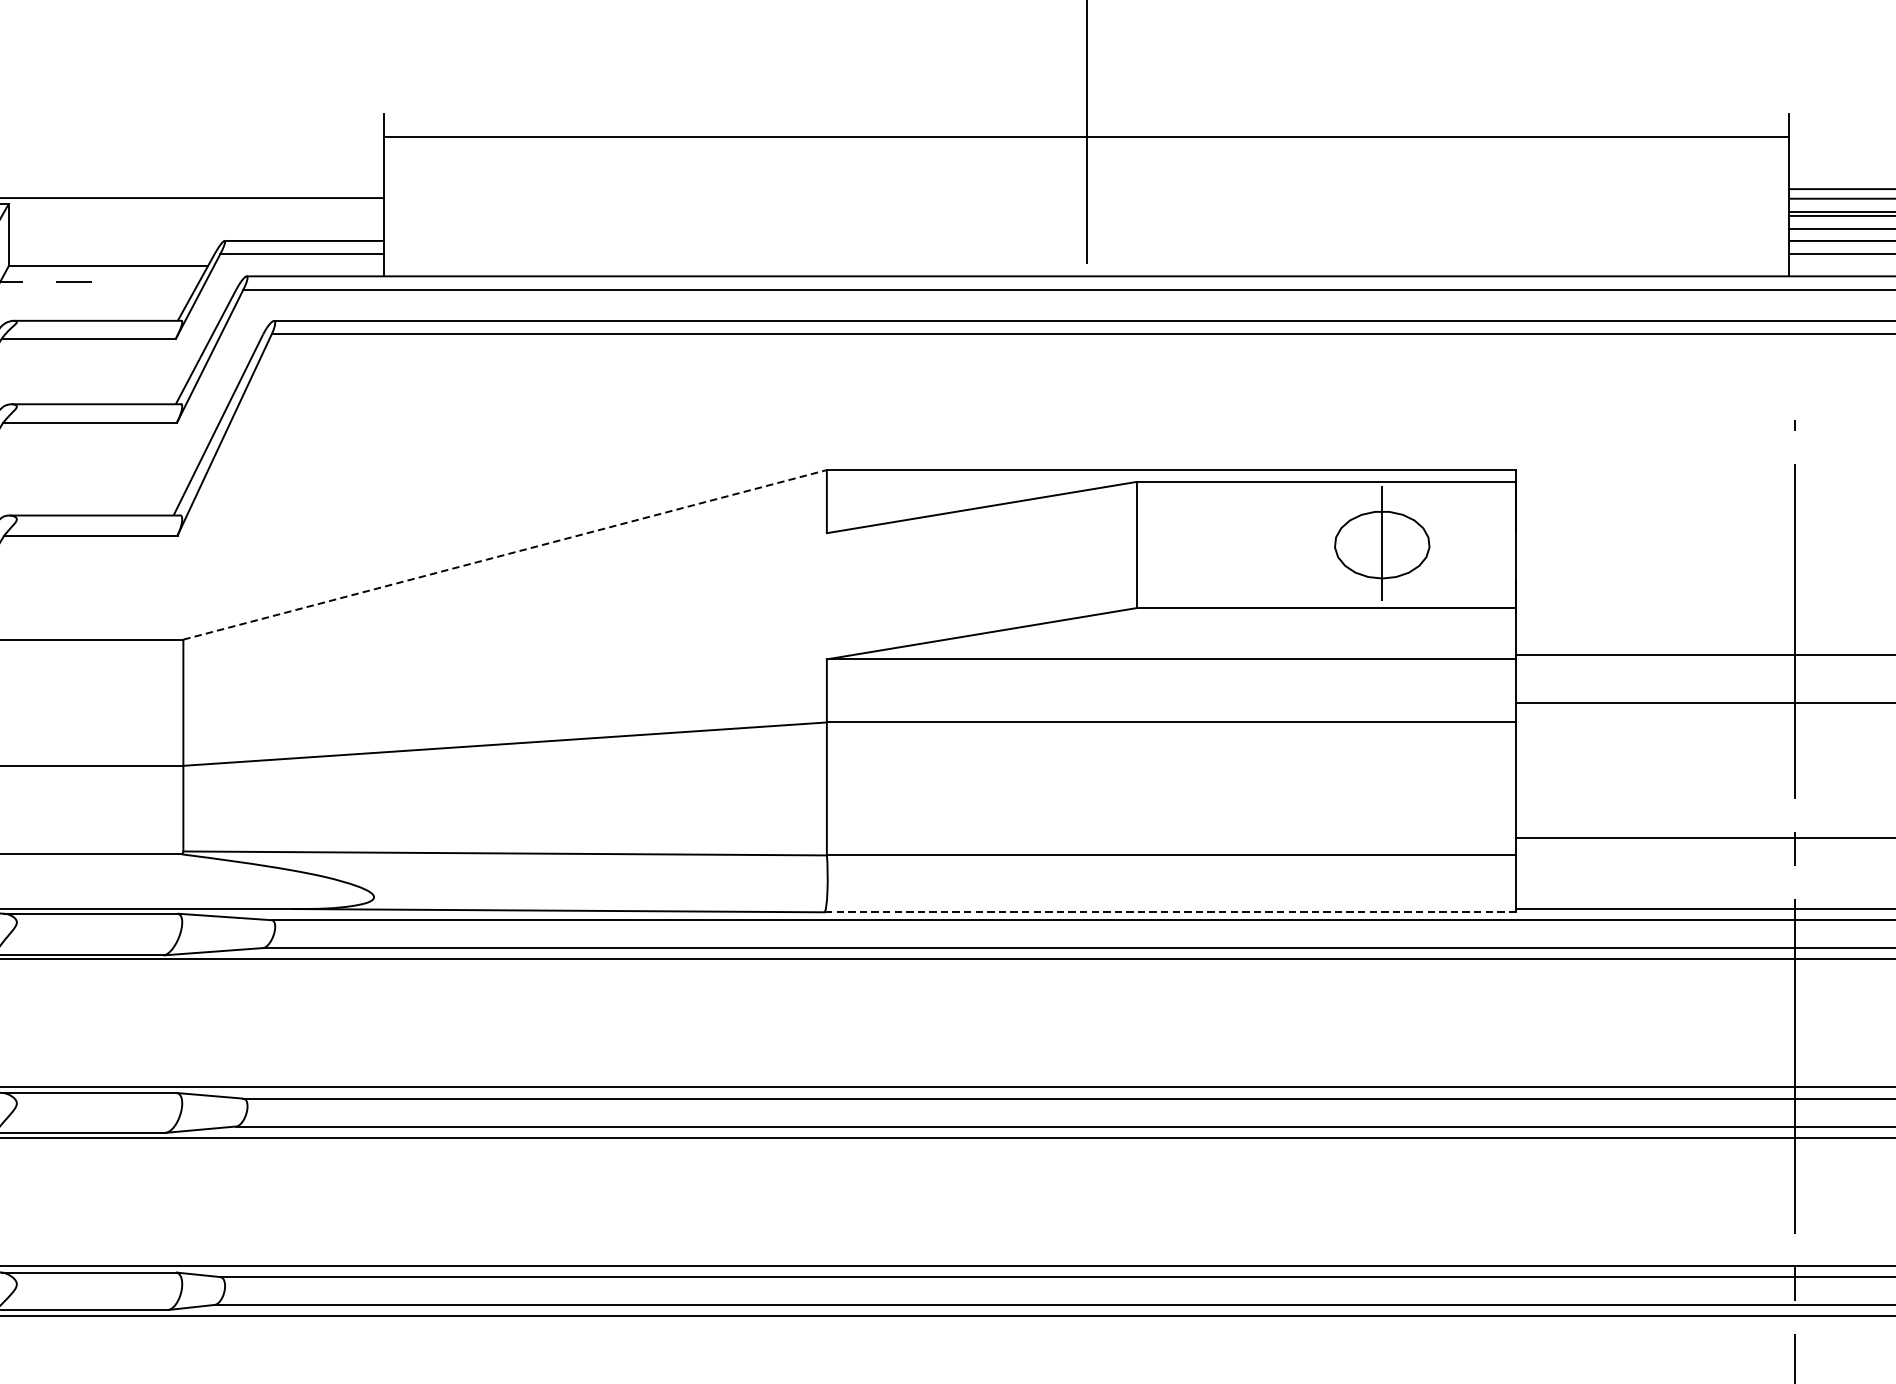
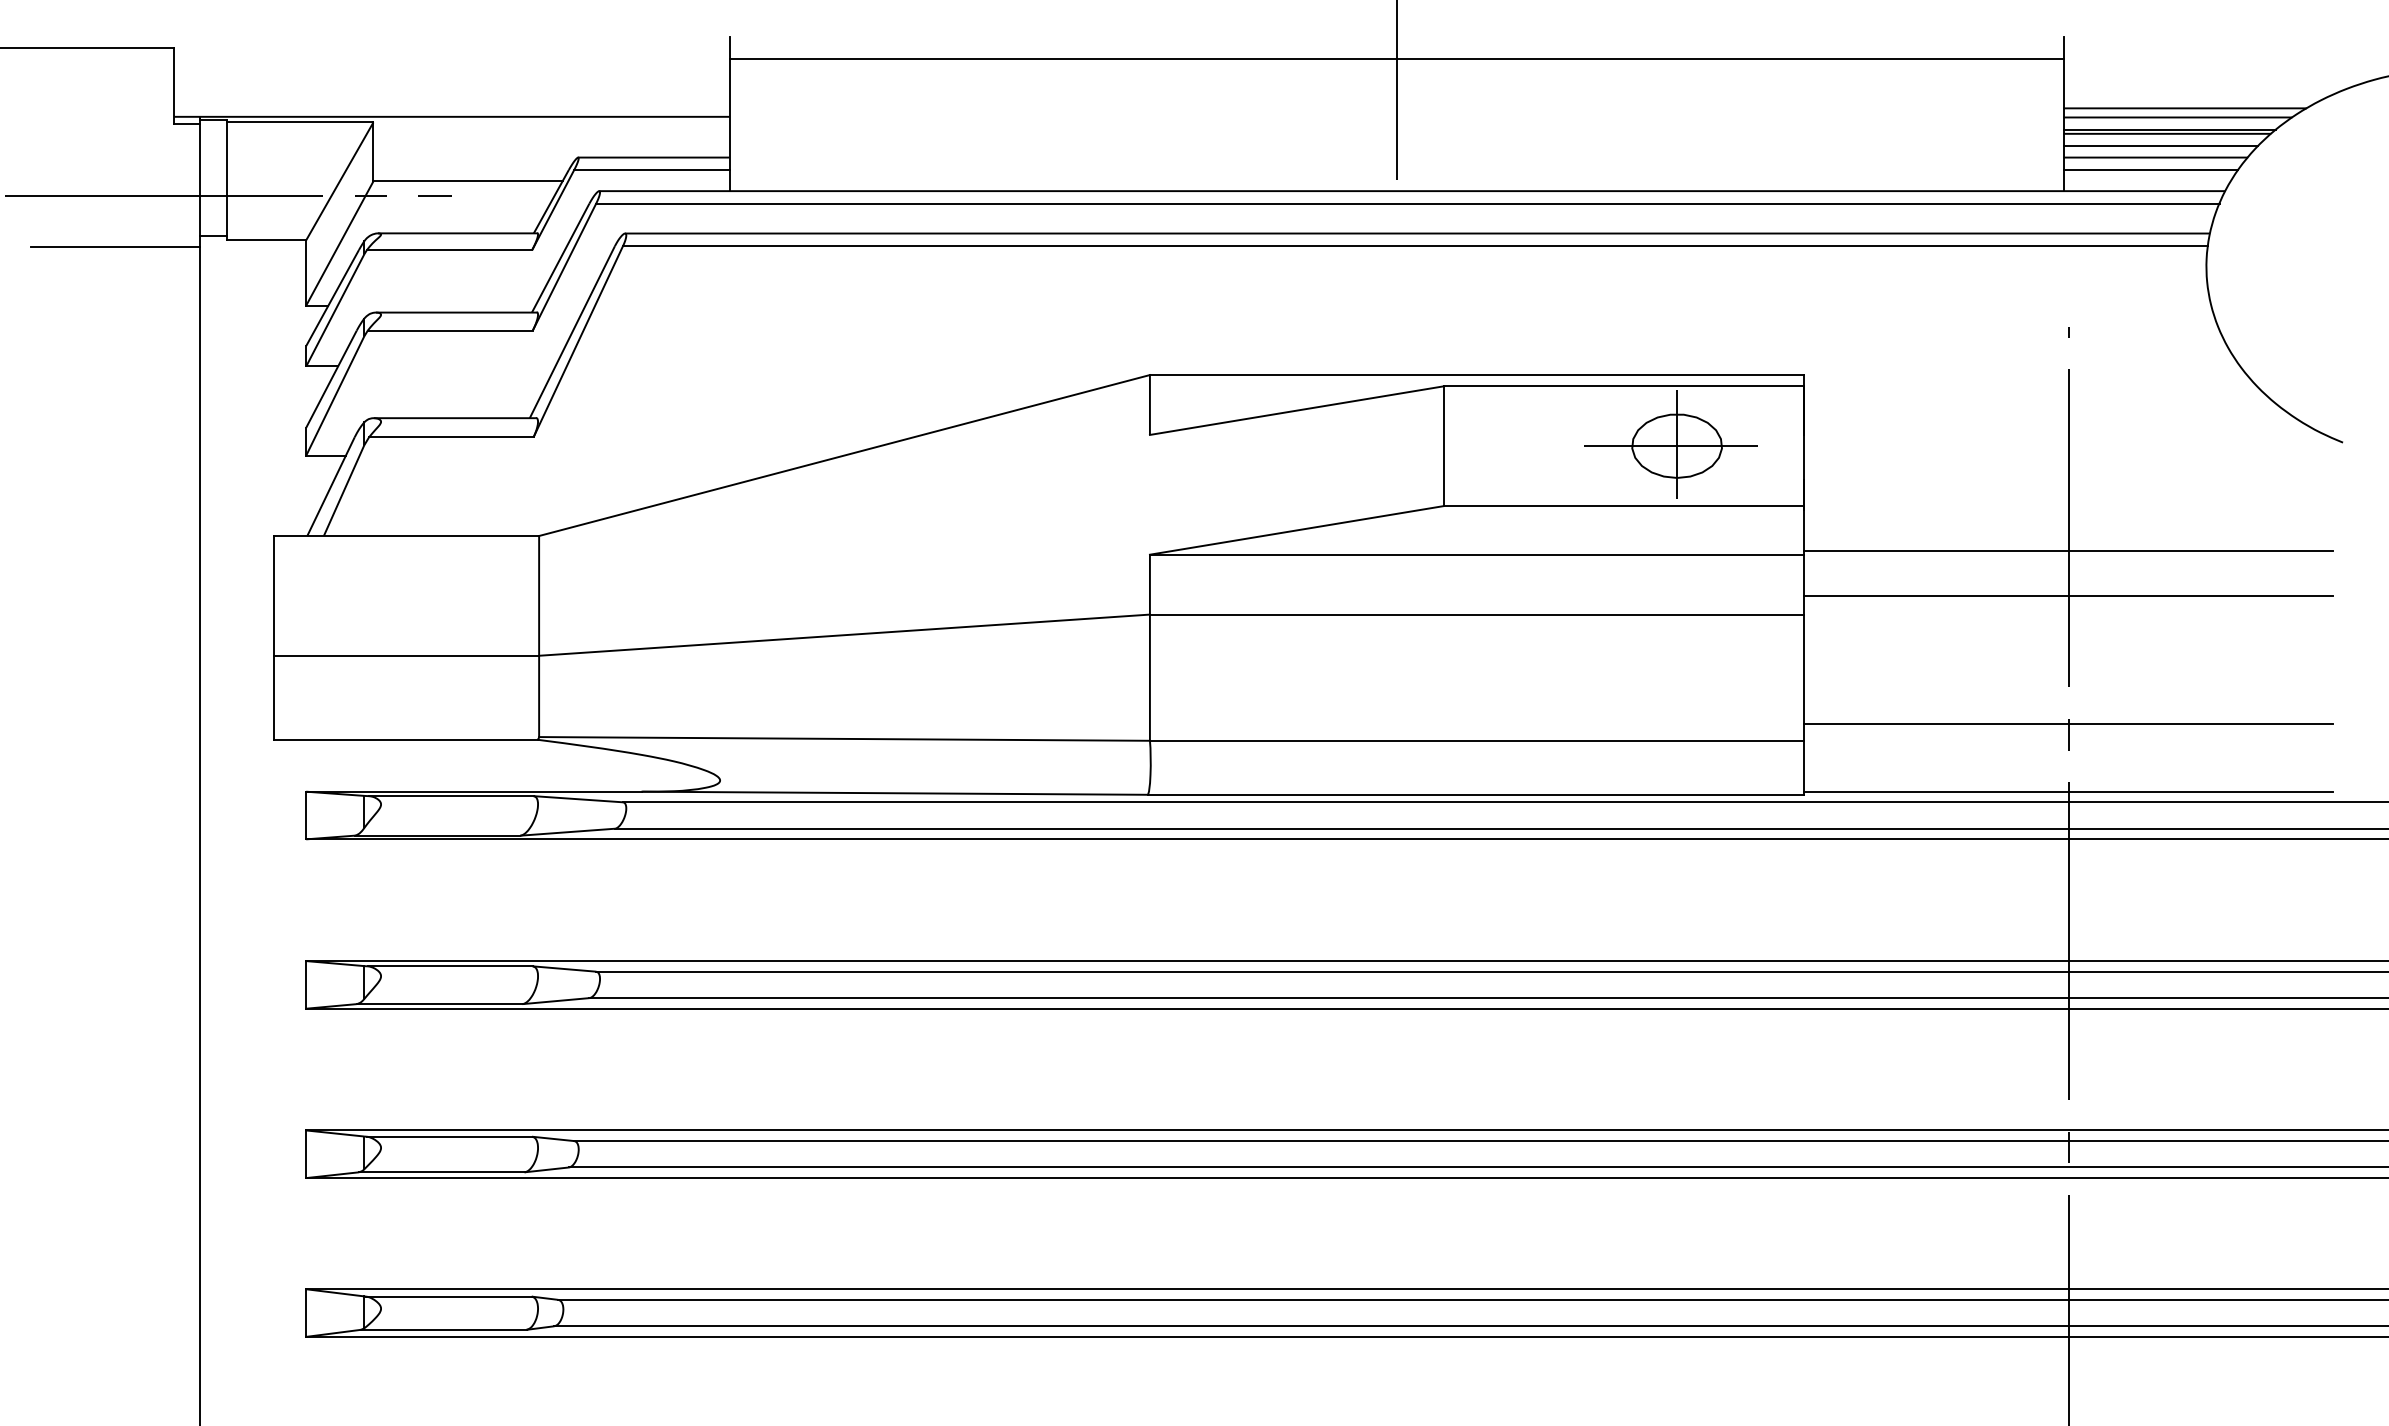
line: (1375, 545) -> (1670, 446), added
line: (505, 554) -> (844, 455), dashed -> solid
line: (1169, 911) -> (1475, 794), dashed -> solid

